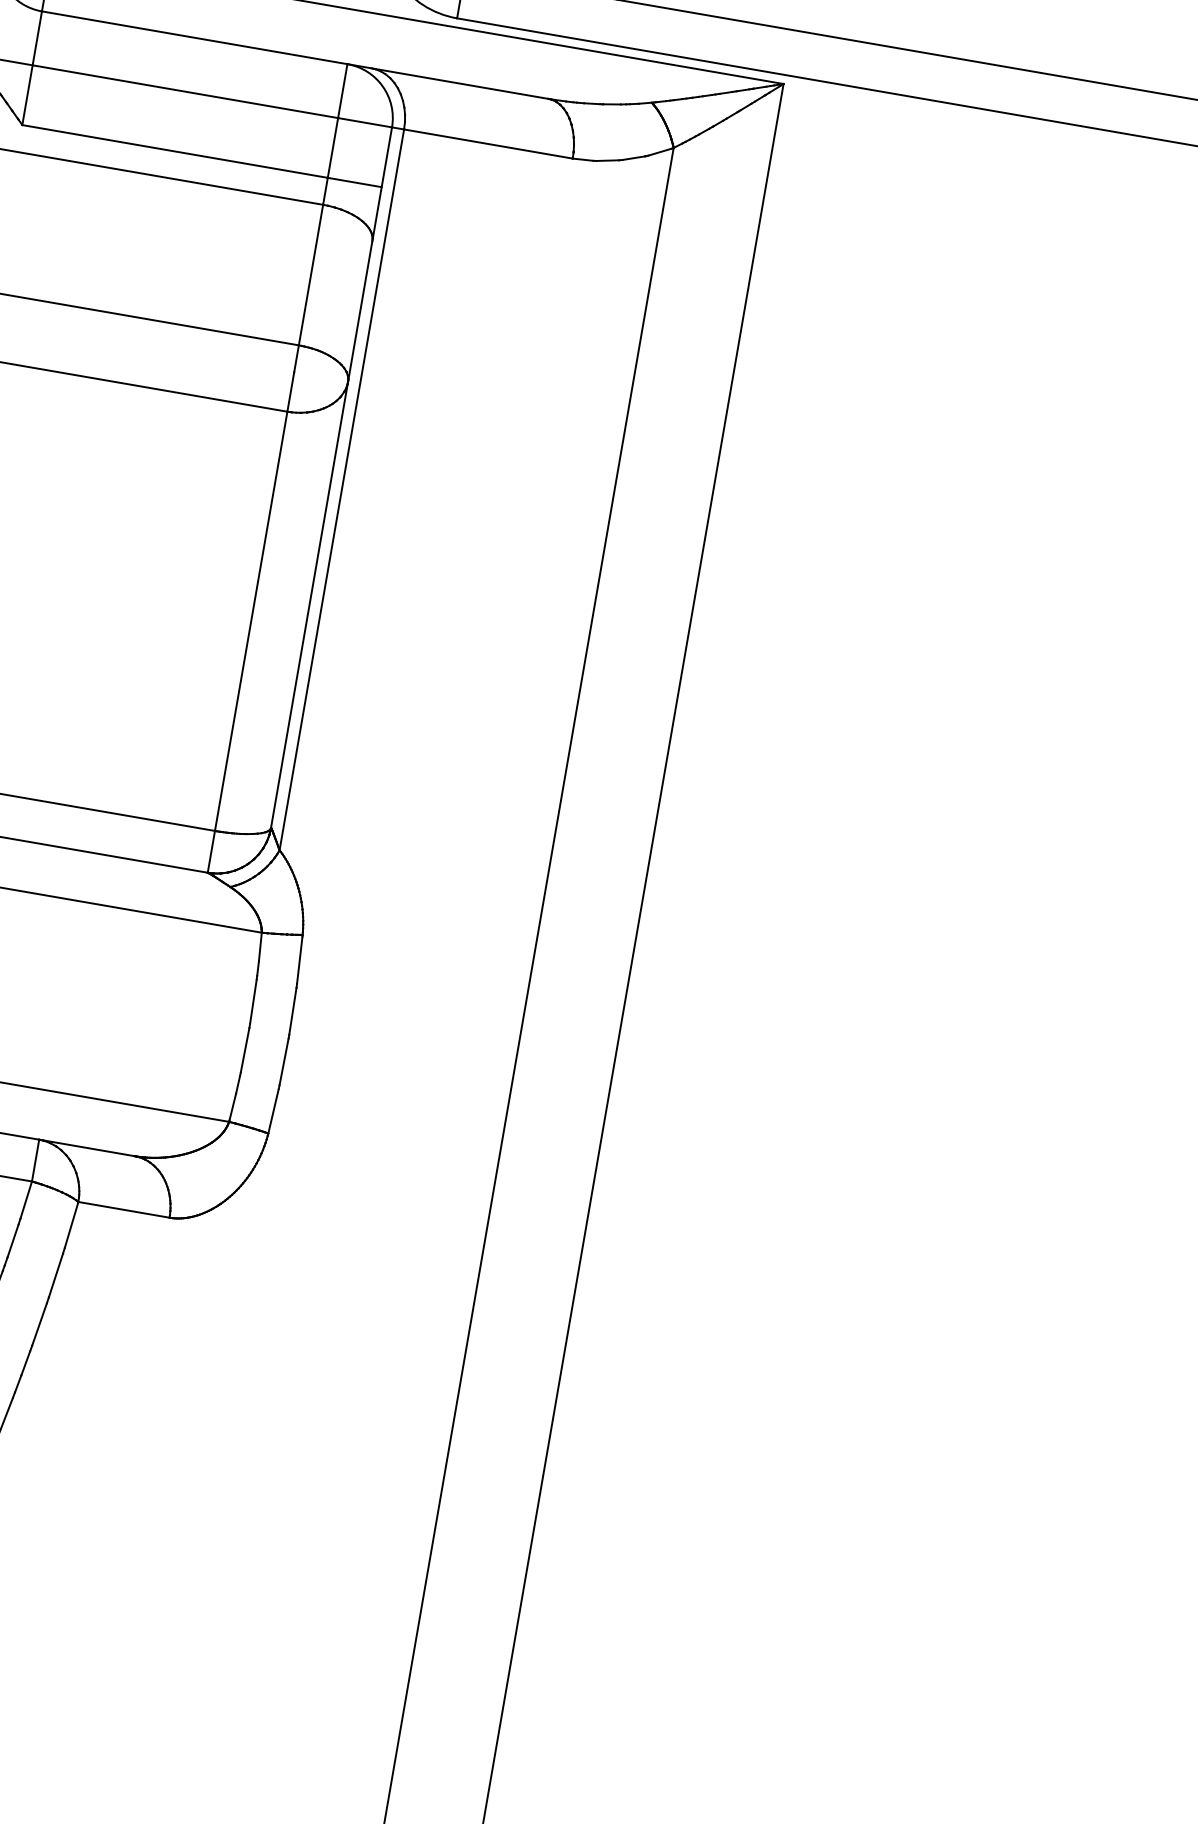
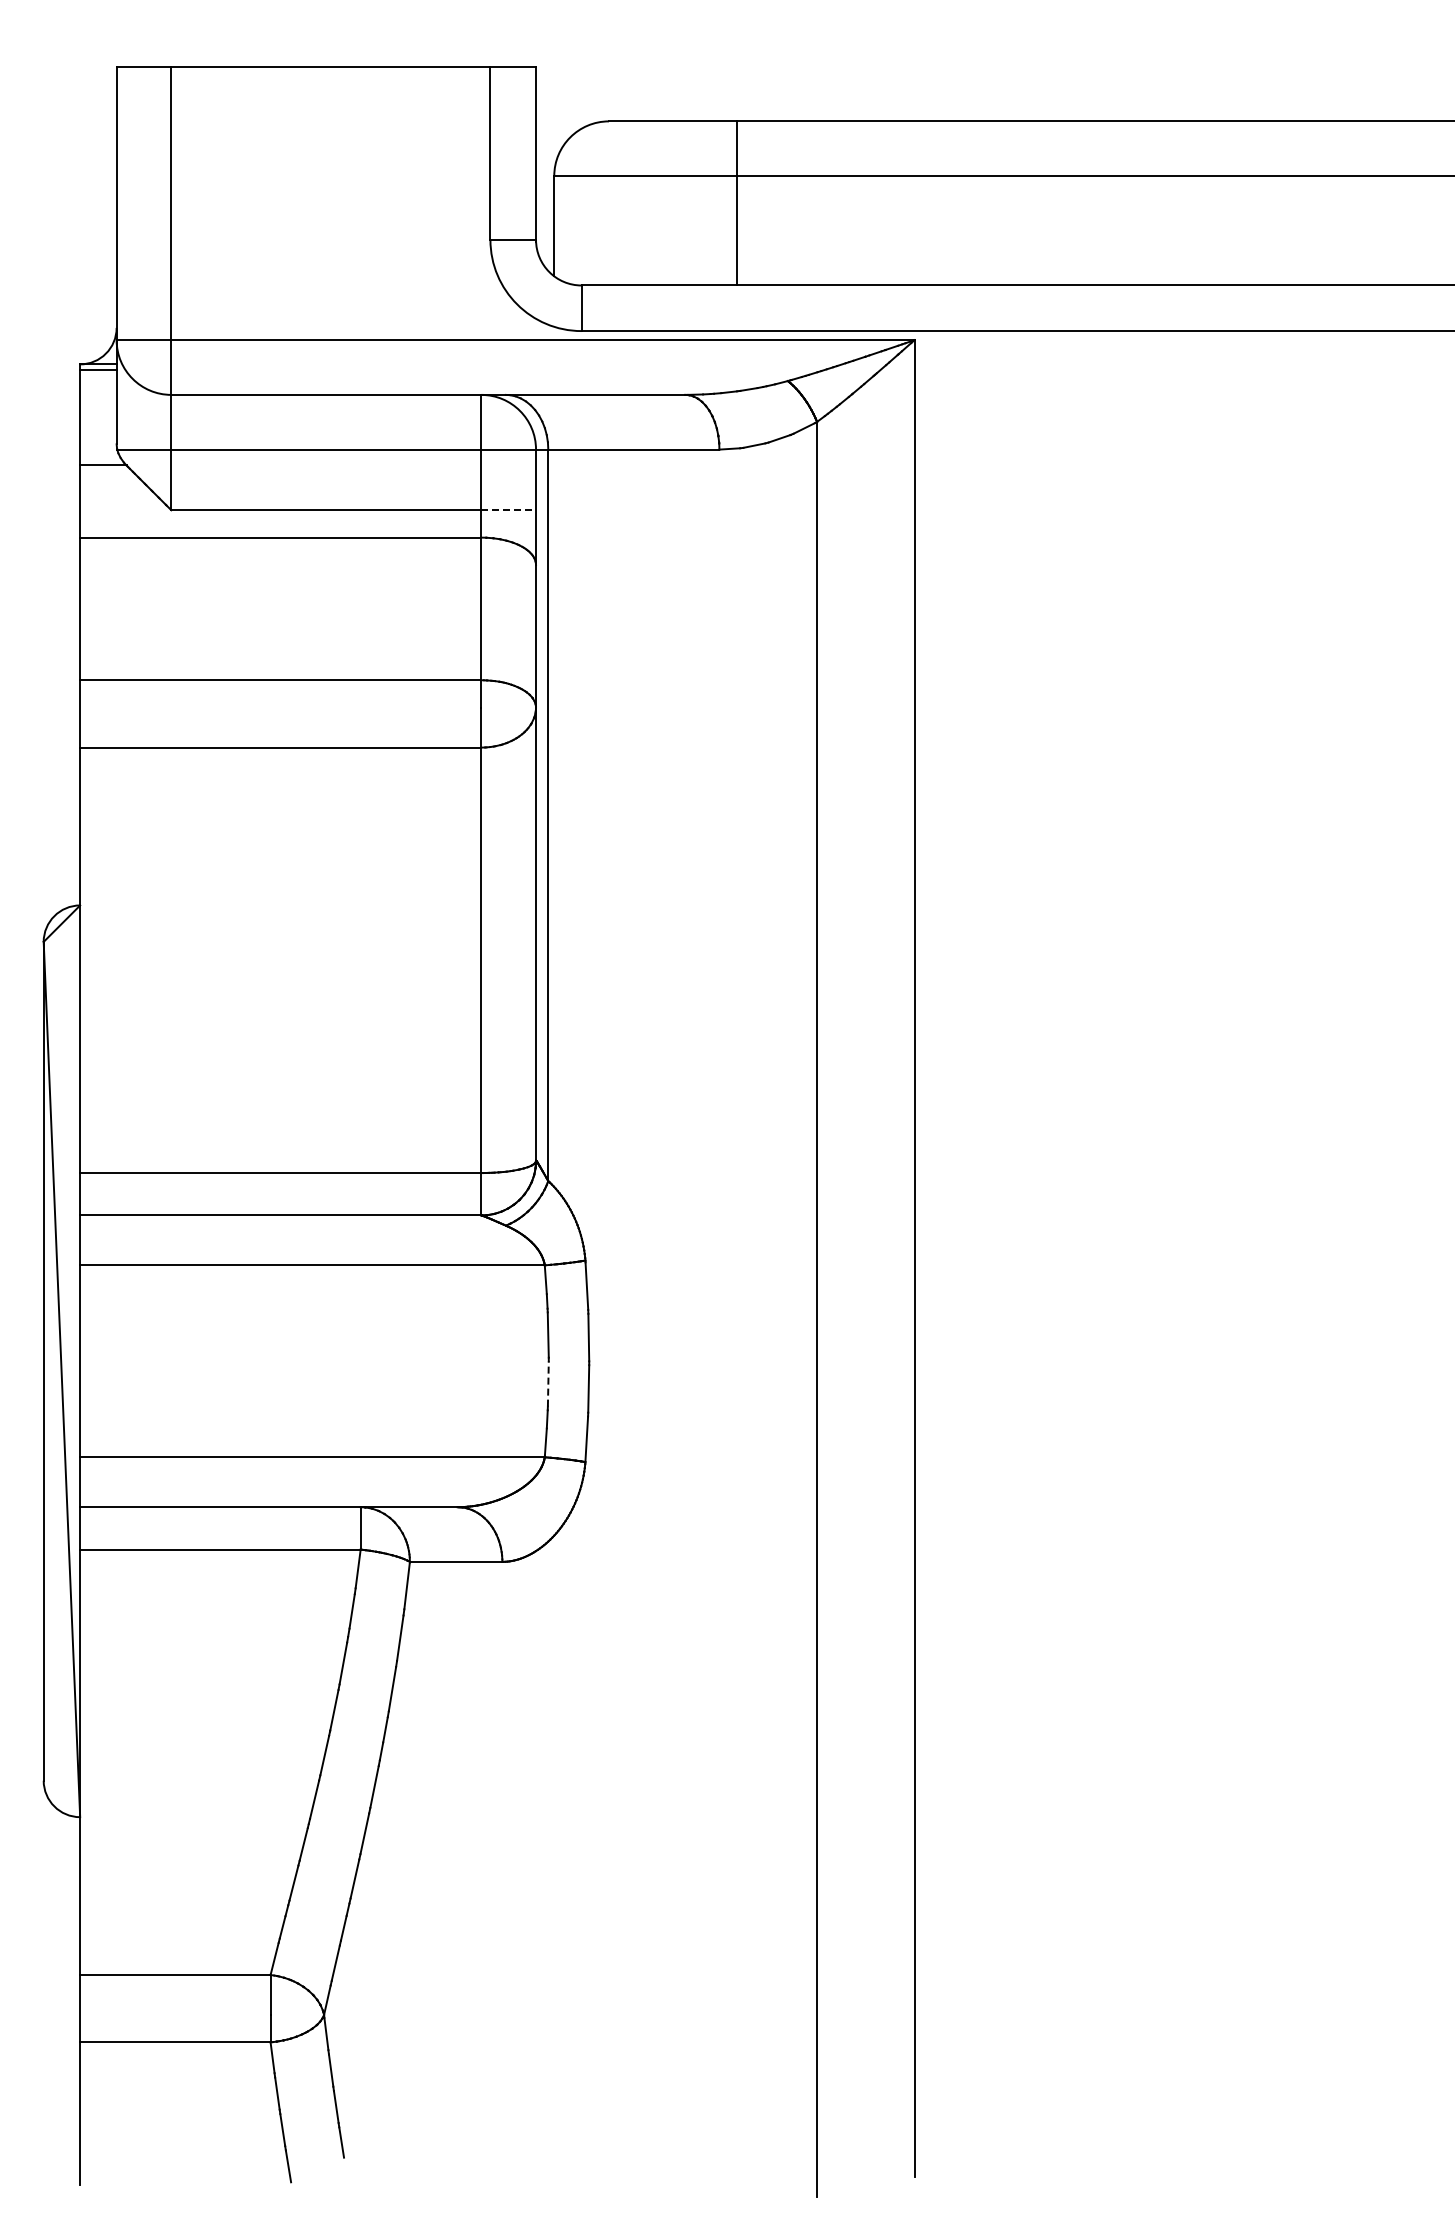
line: (355, 182) -> (509, 510), solid -> dashed
line: (245, 1049) -> (548, 1383), solid -> dashed

